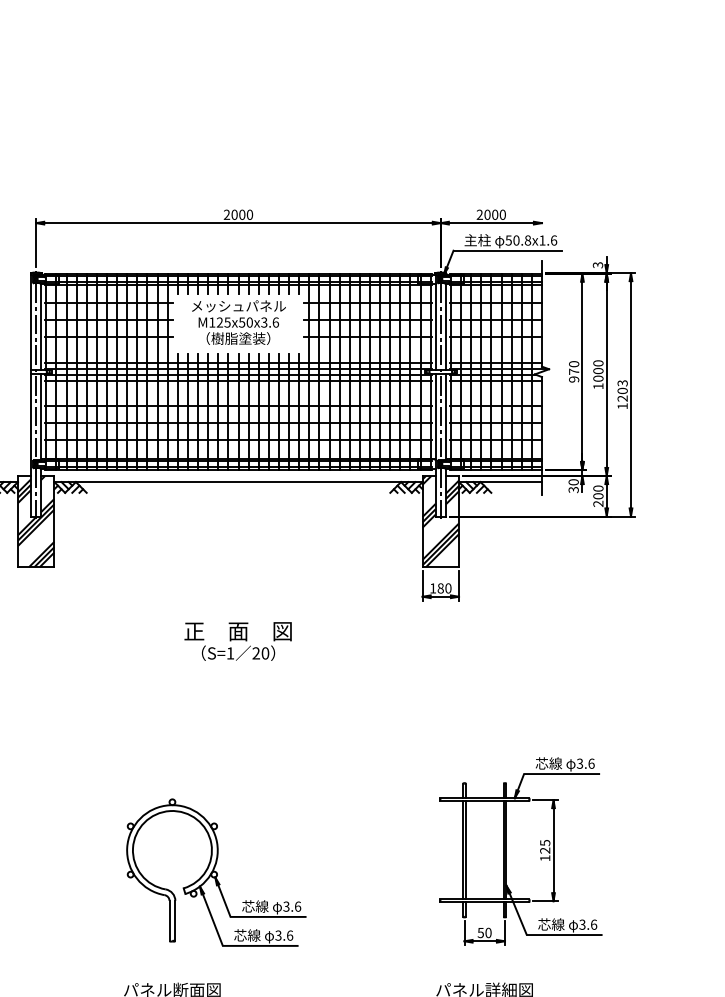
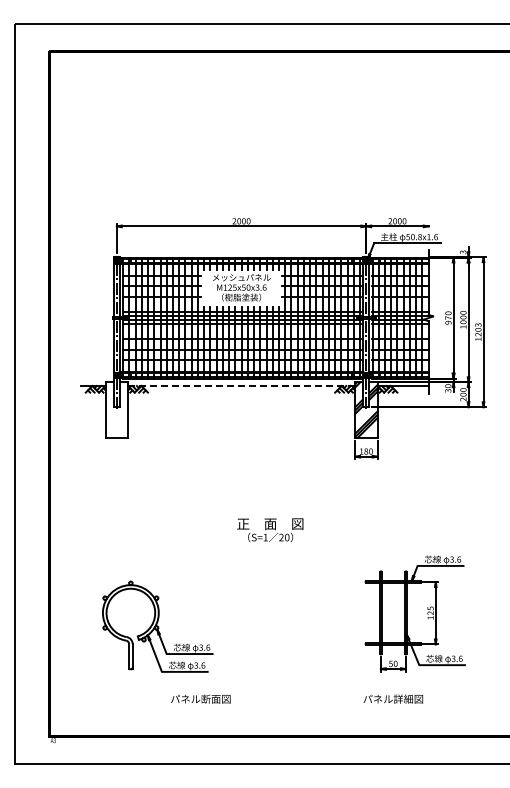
line: (239, 482) -> (242, 386), solid -> dashed
hatch: (35, 521) -> (116, 410), removed
text: (238, 641) -> (270, 530), moved
part: (215, 872) -> (157, 626), moved

